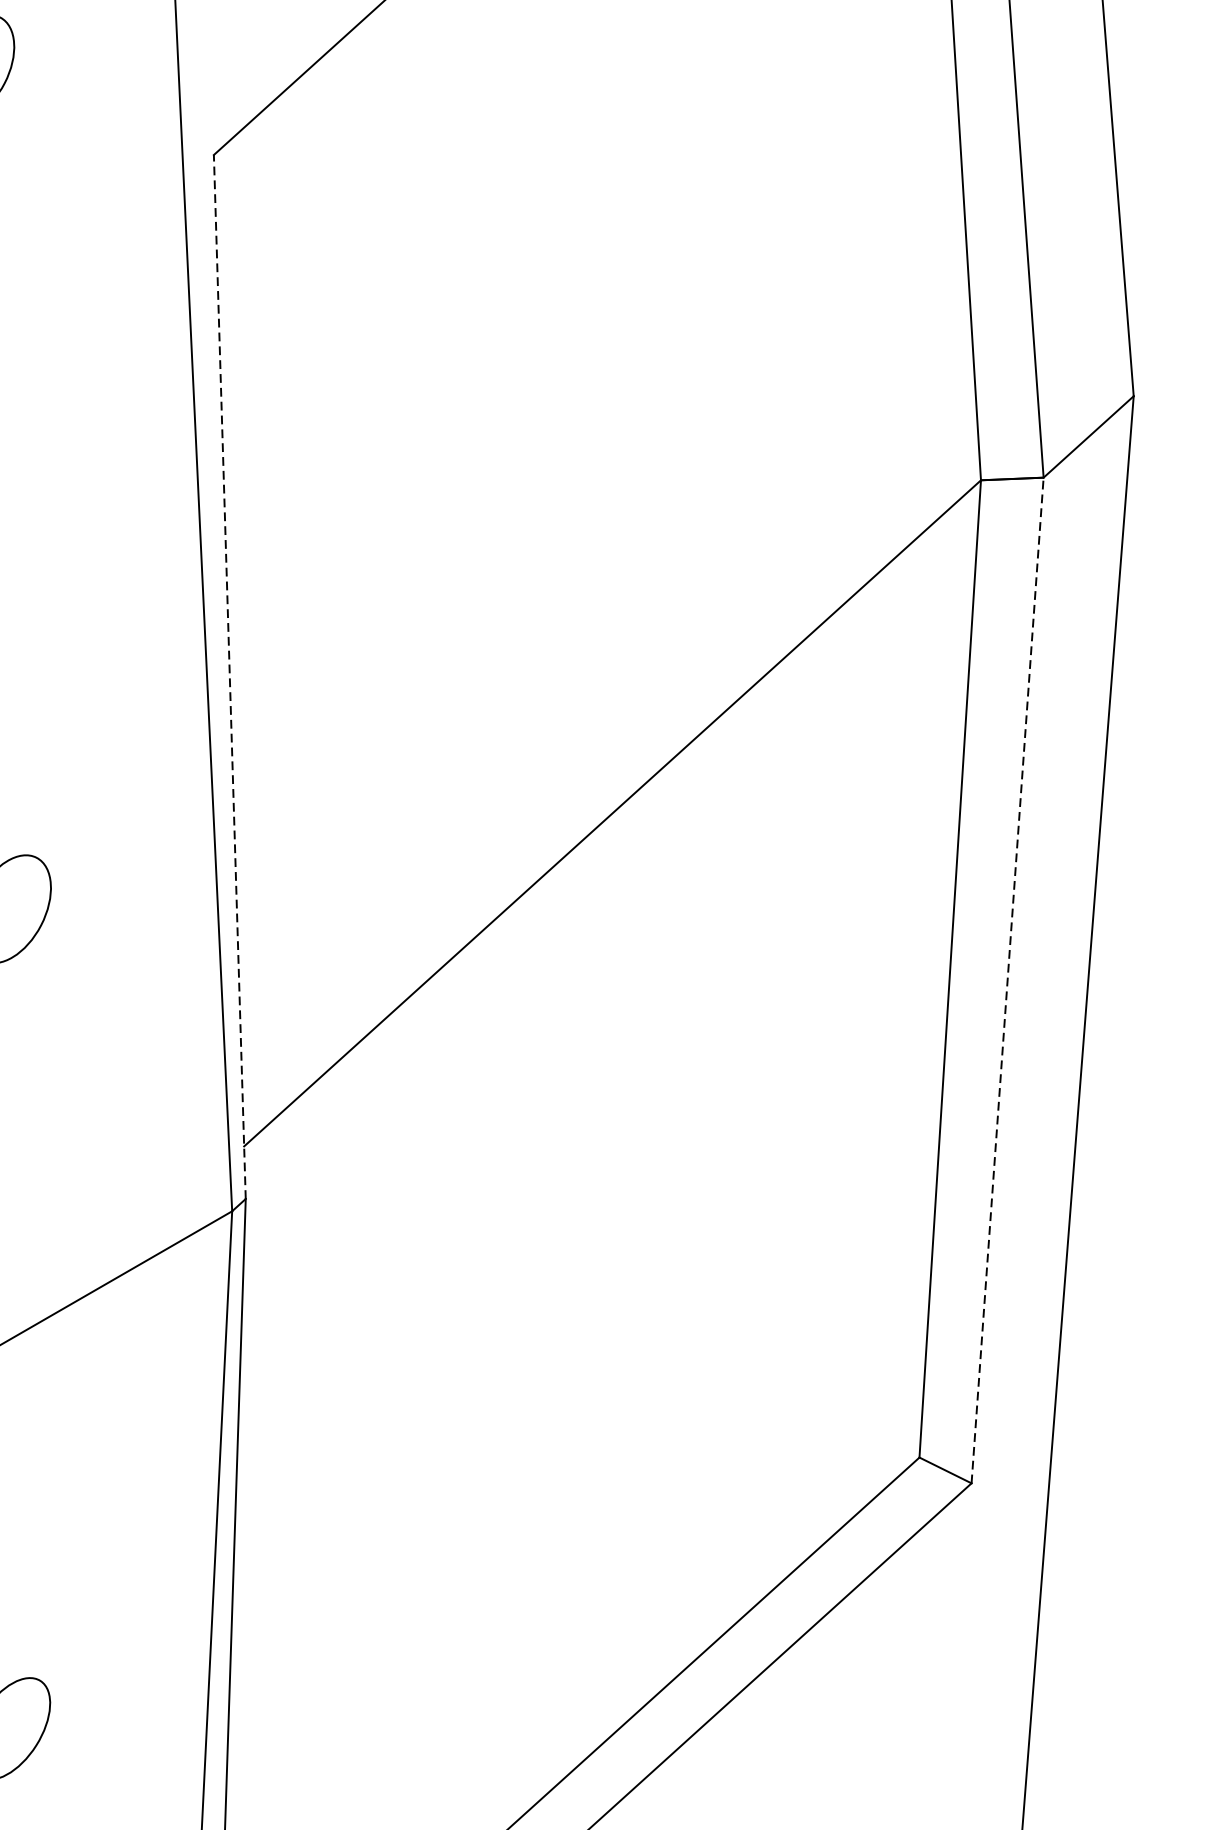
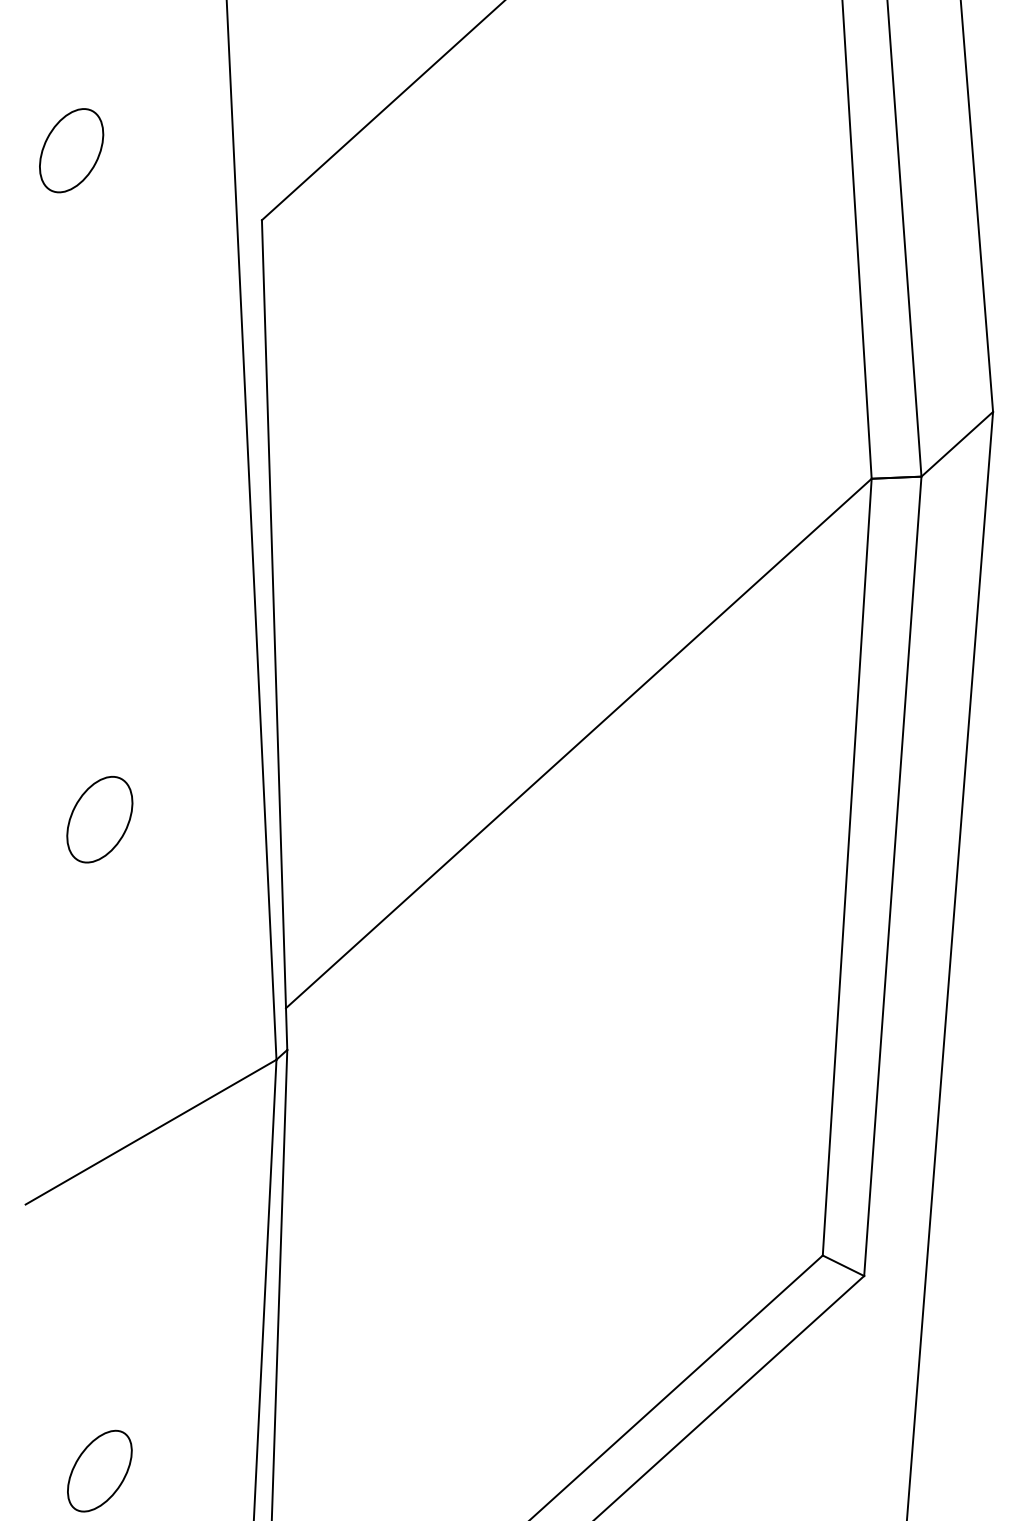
line: (229, 676) -> (274, 634), dashed -> solid
line: (1007, 980) -> (892, 876), dashed -> solid

